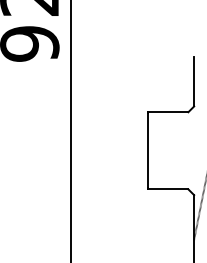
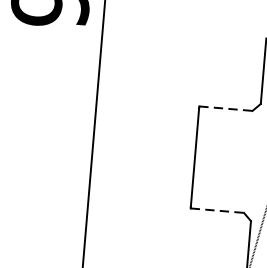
line: (168, 112) -> (226, 109), solid -> dashed
line: (168, 189) -> (217, 210), solid -> dashed

